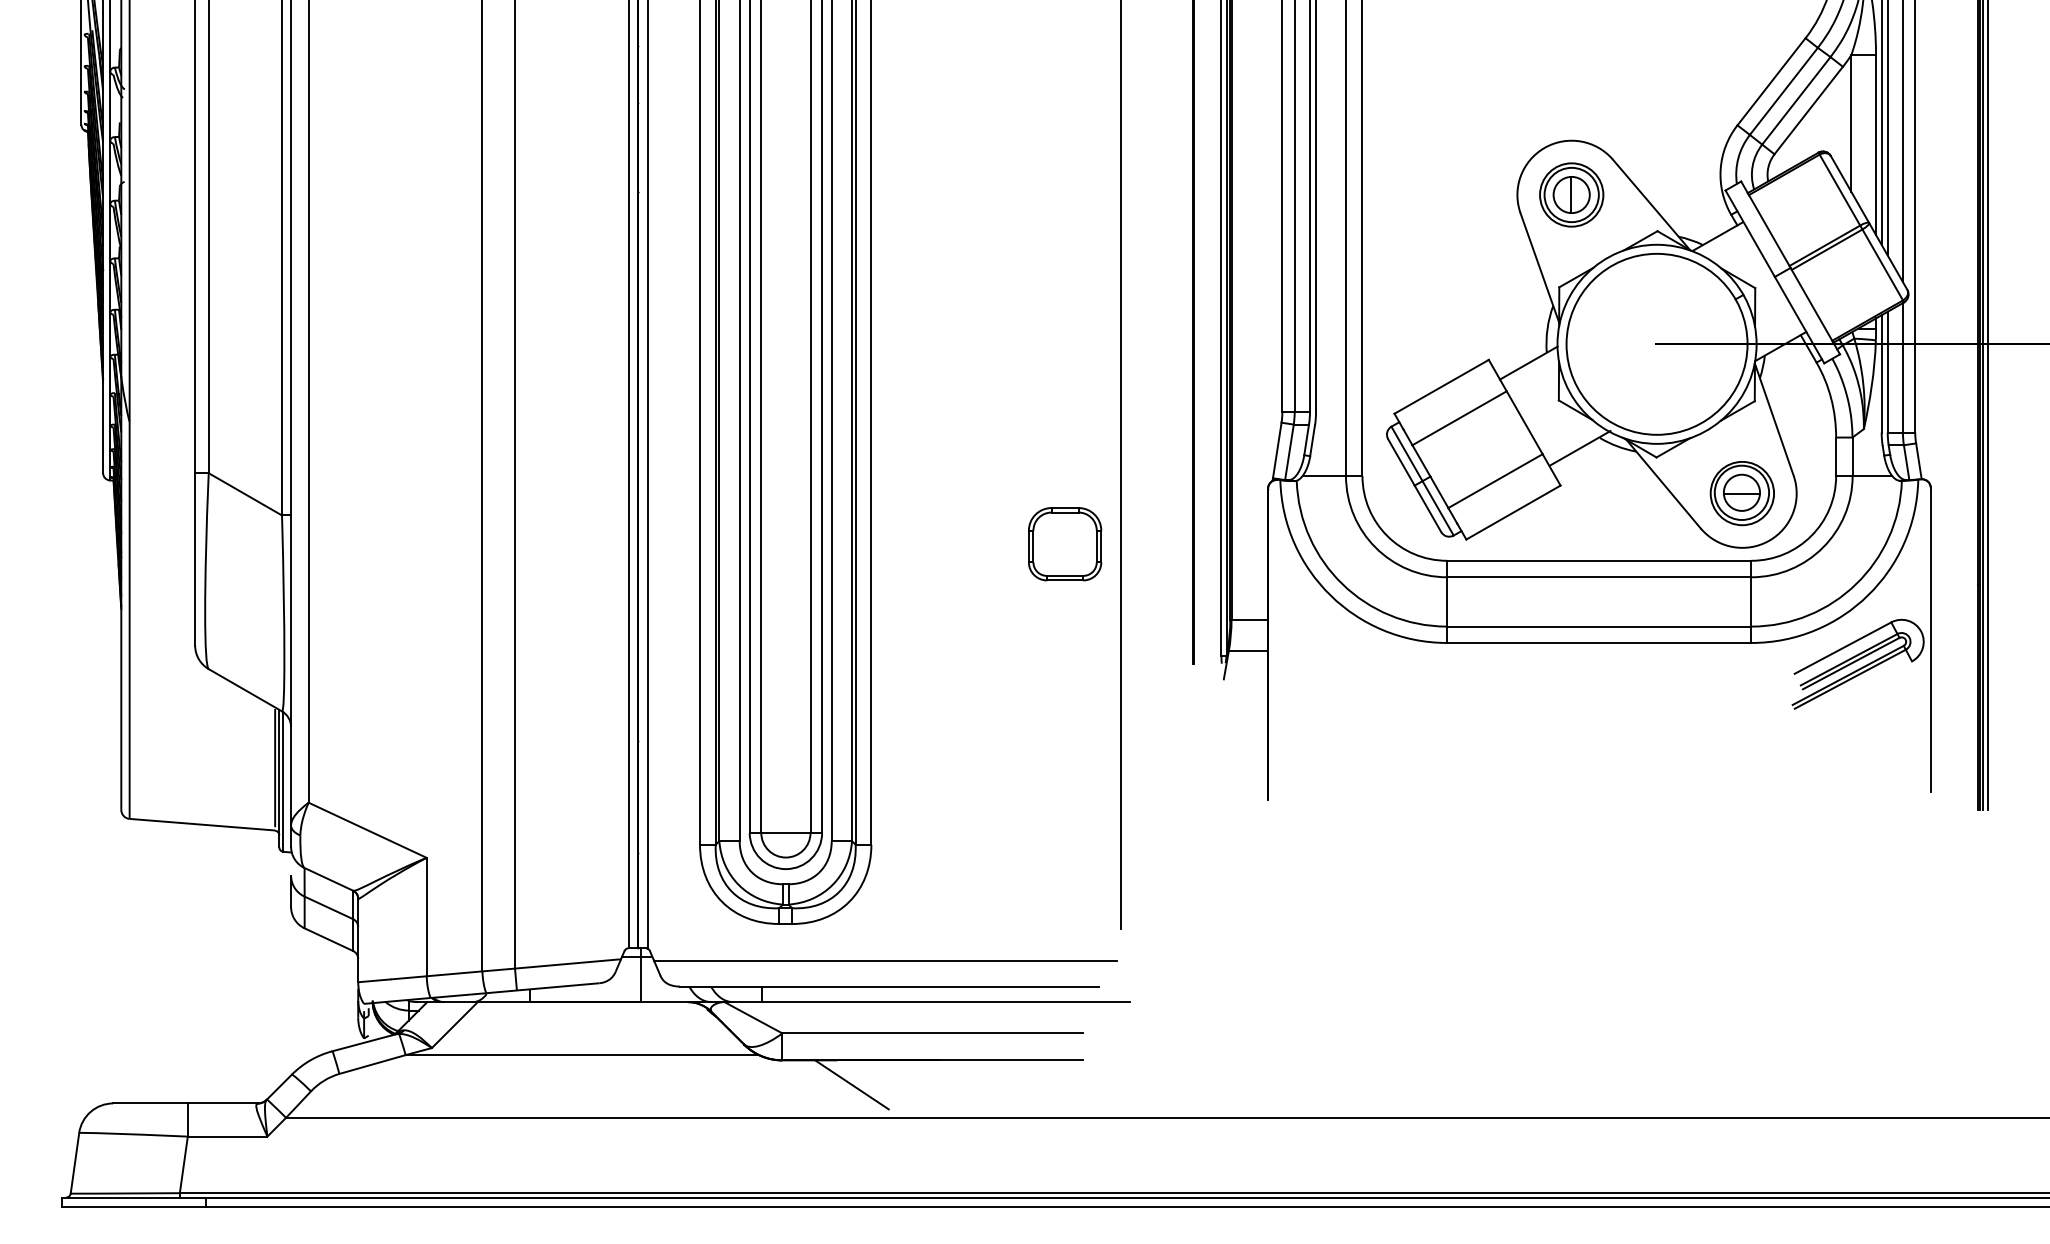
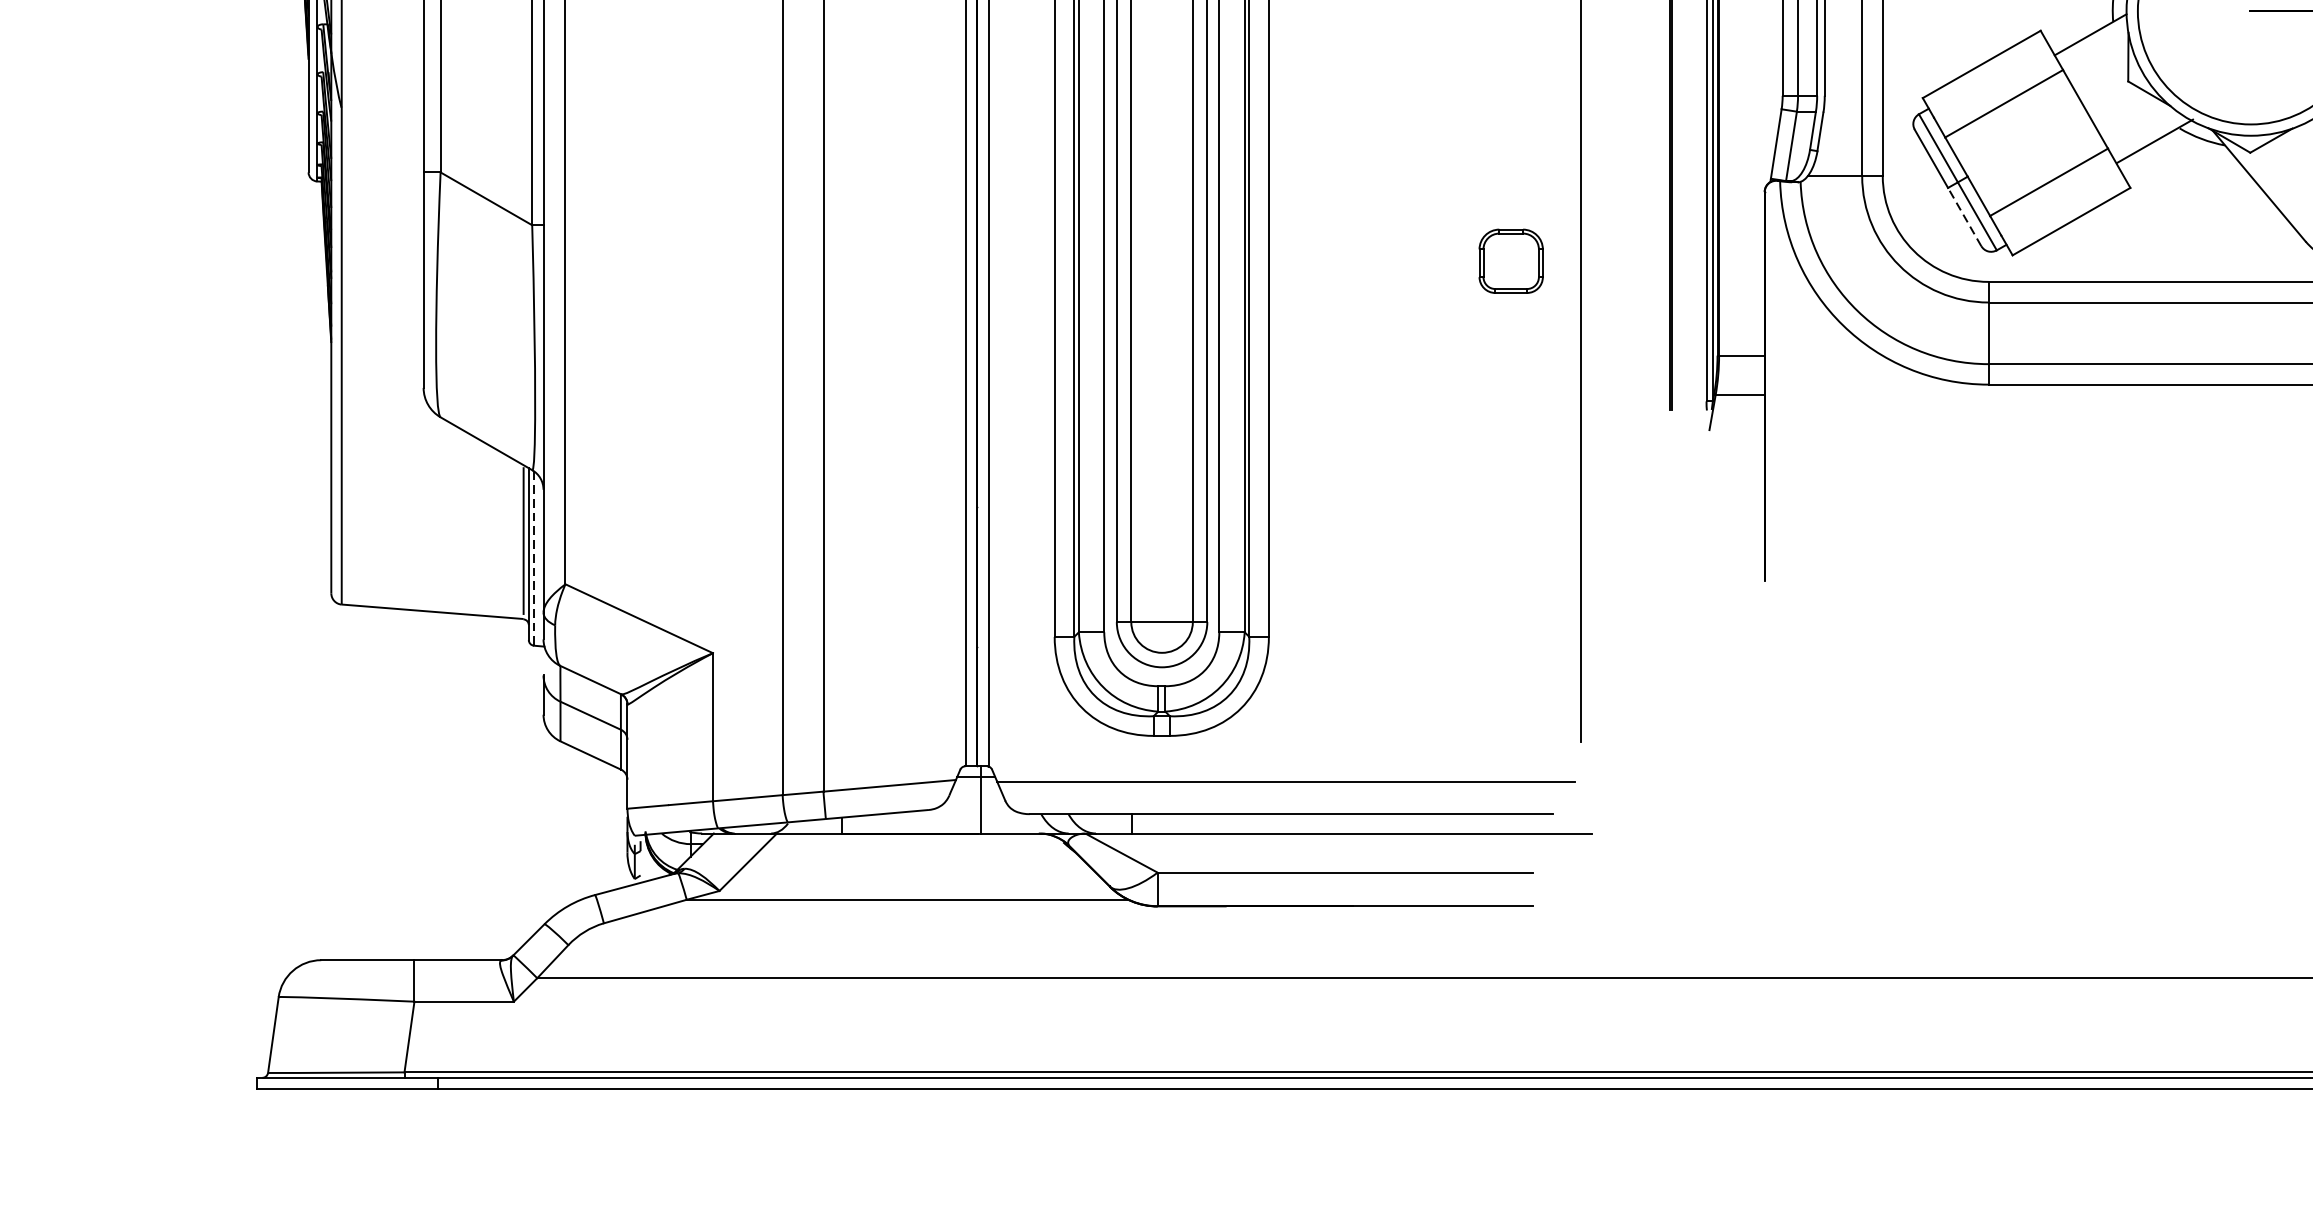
line: (1428, 508) -> (1965, 216), solid -> dashed
part: (1065, 544) -> (1511, 261), size x0.7
line: (283, 782) -> (534, 559), solid -> dashed
line: (851, 1084) -> (1244, 936), removed

